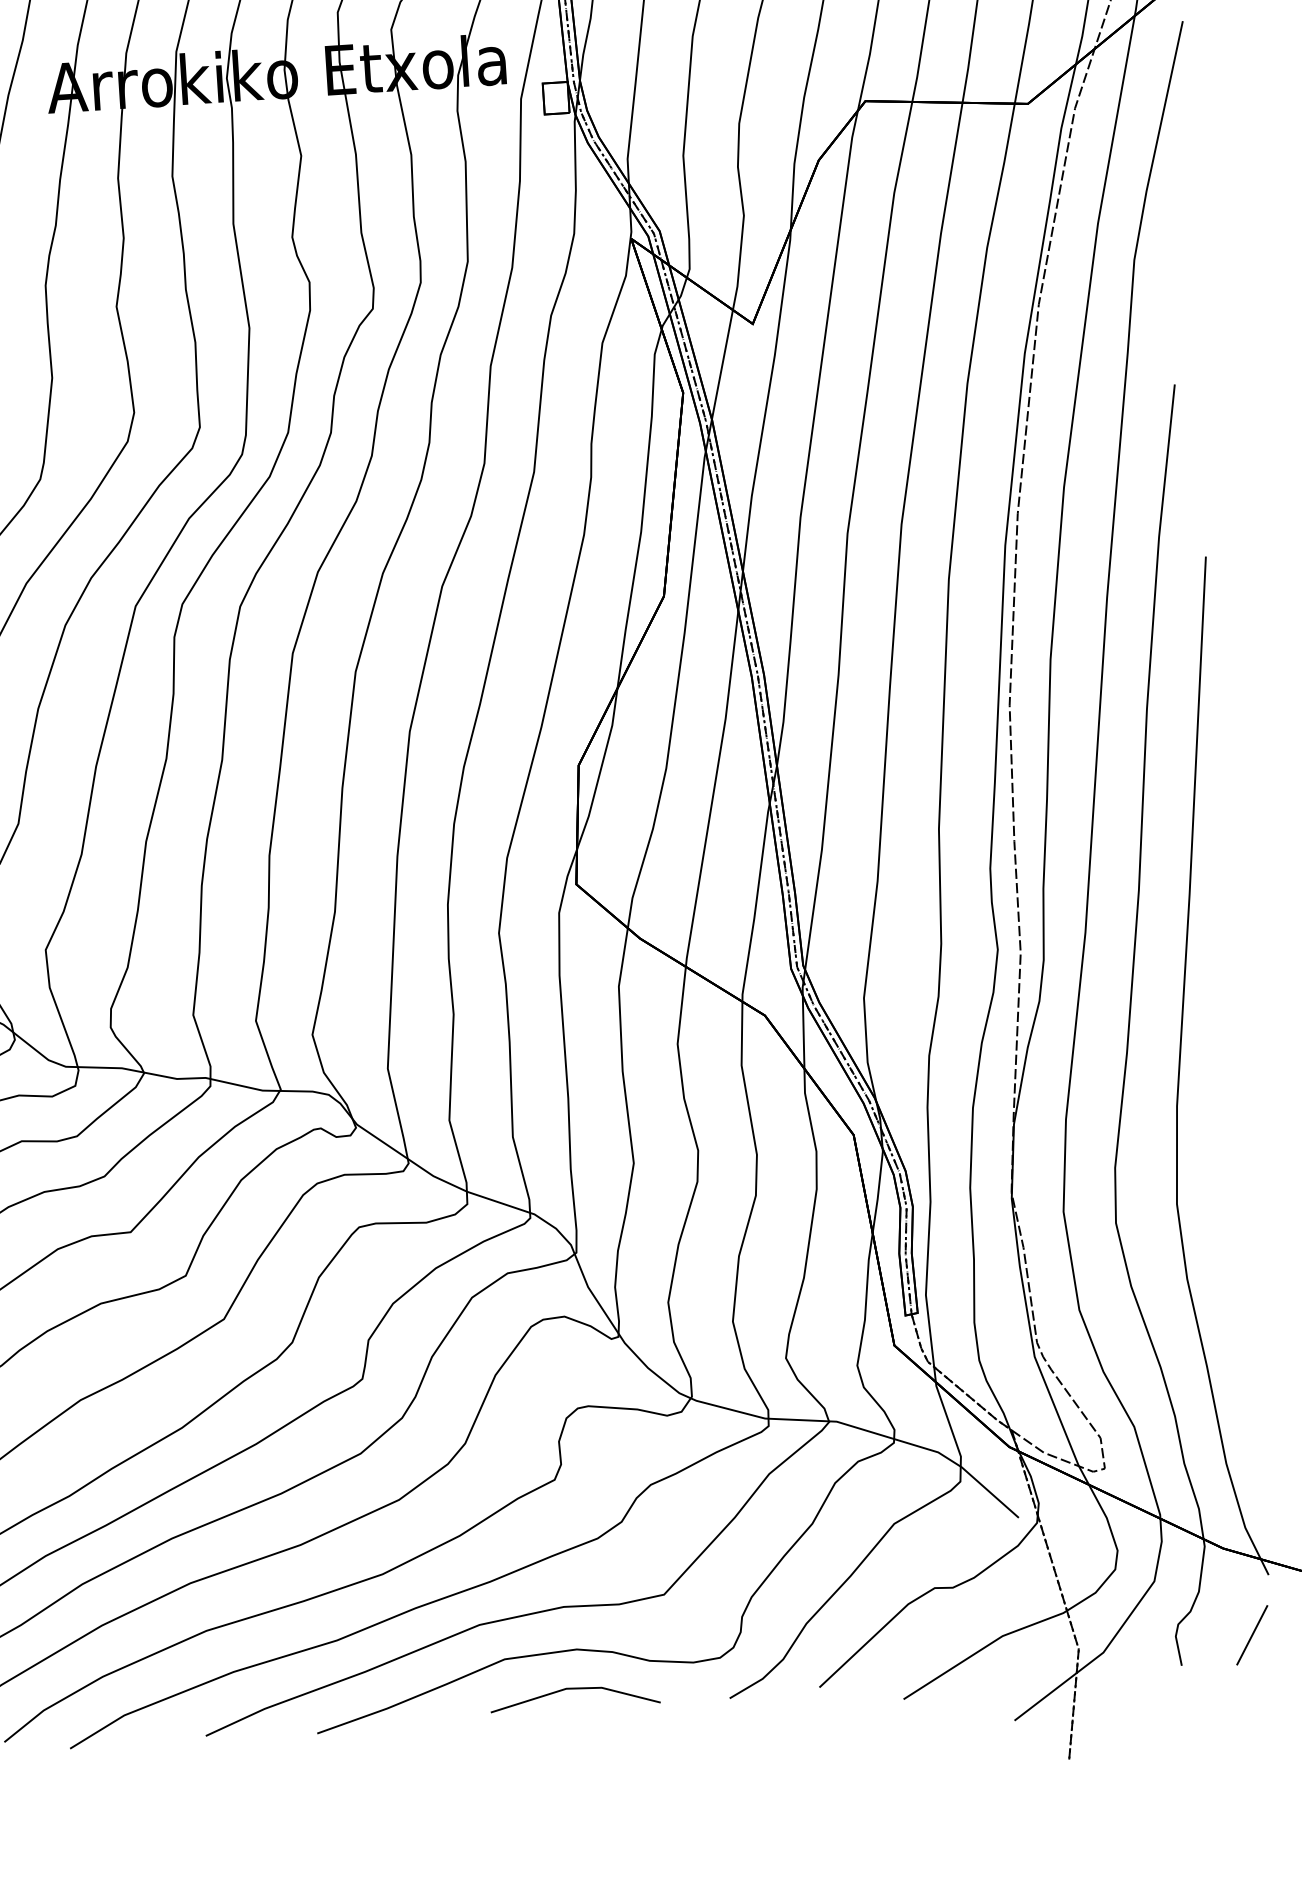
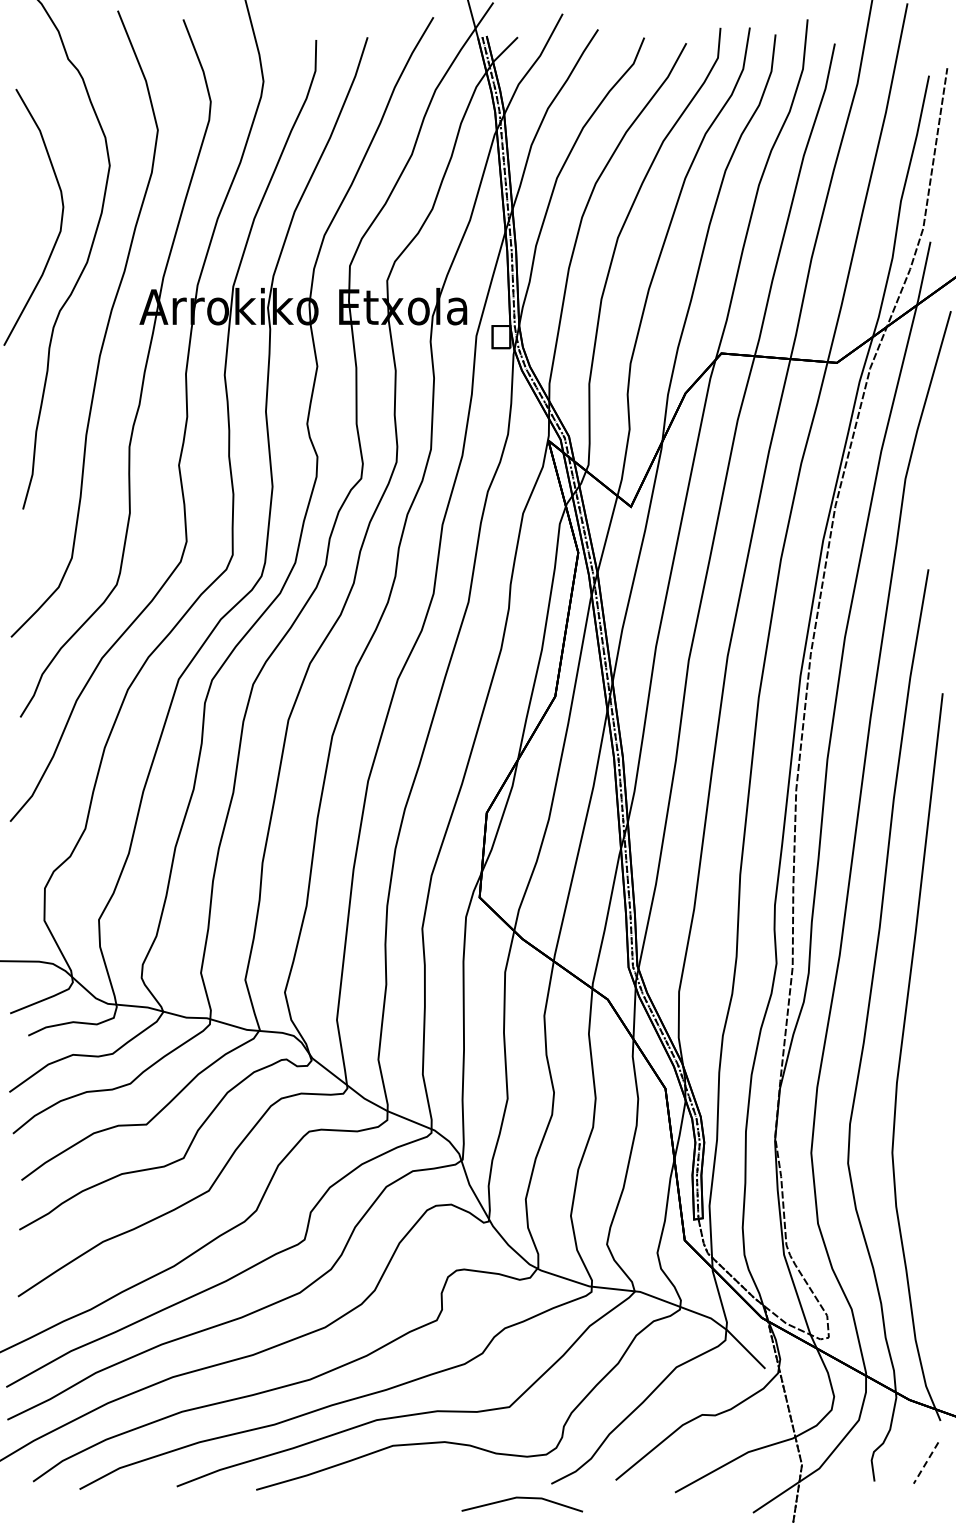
line: (1251, 1635) -> (925, 1463), solid -> dashed
line: (574, 1689) -> (522, 1498), moved

